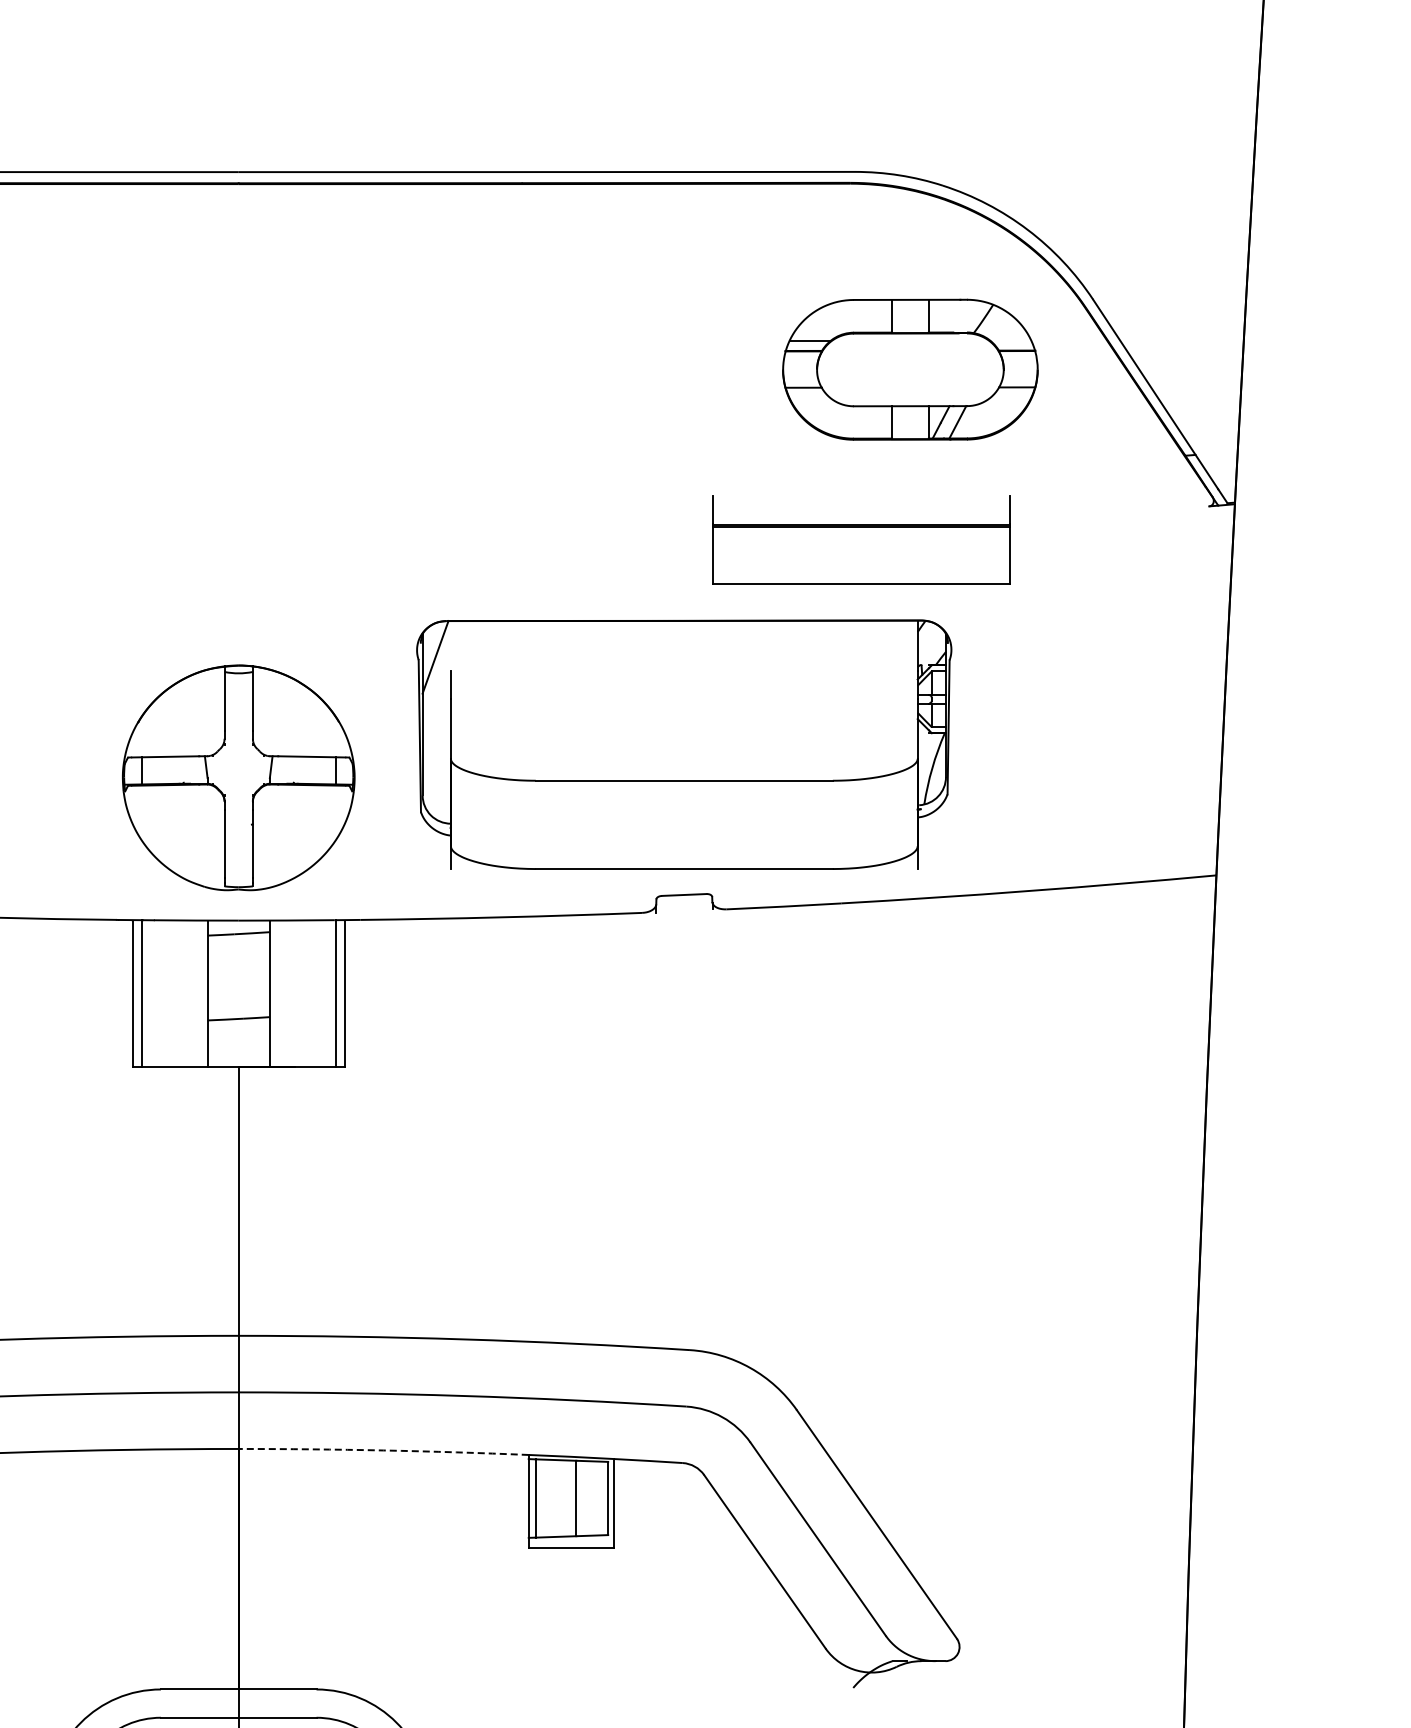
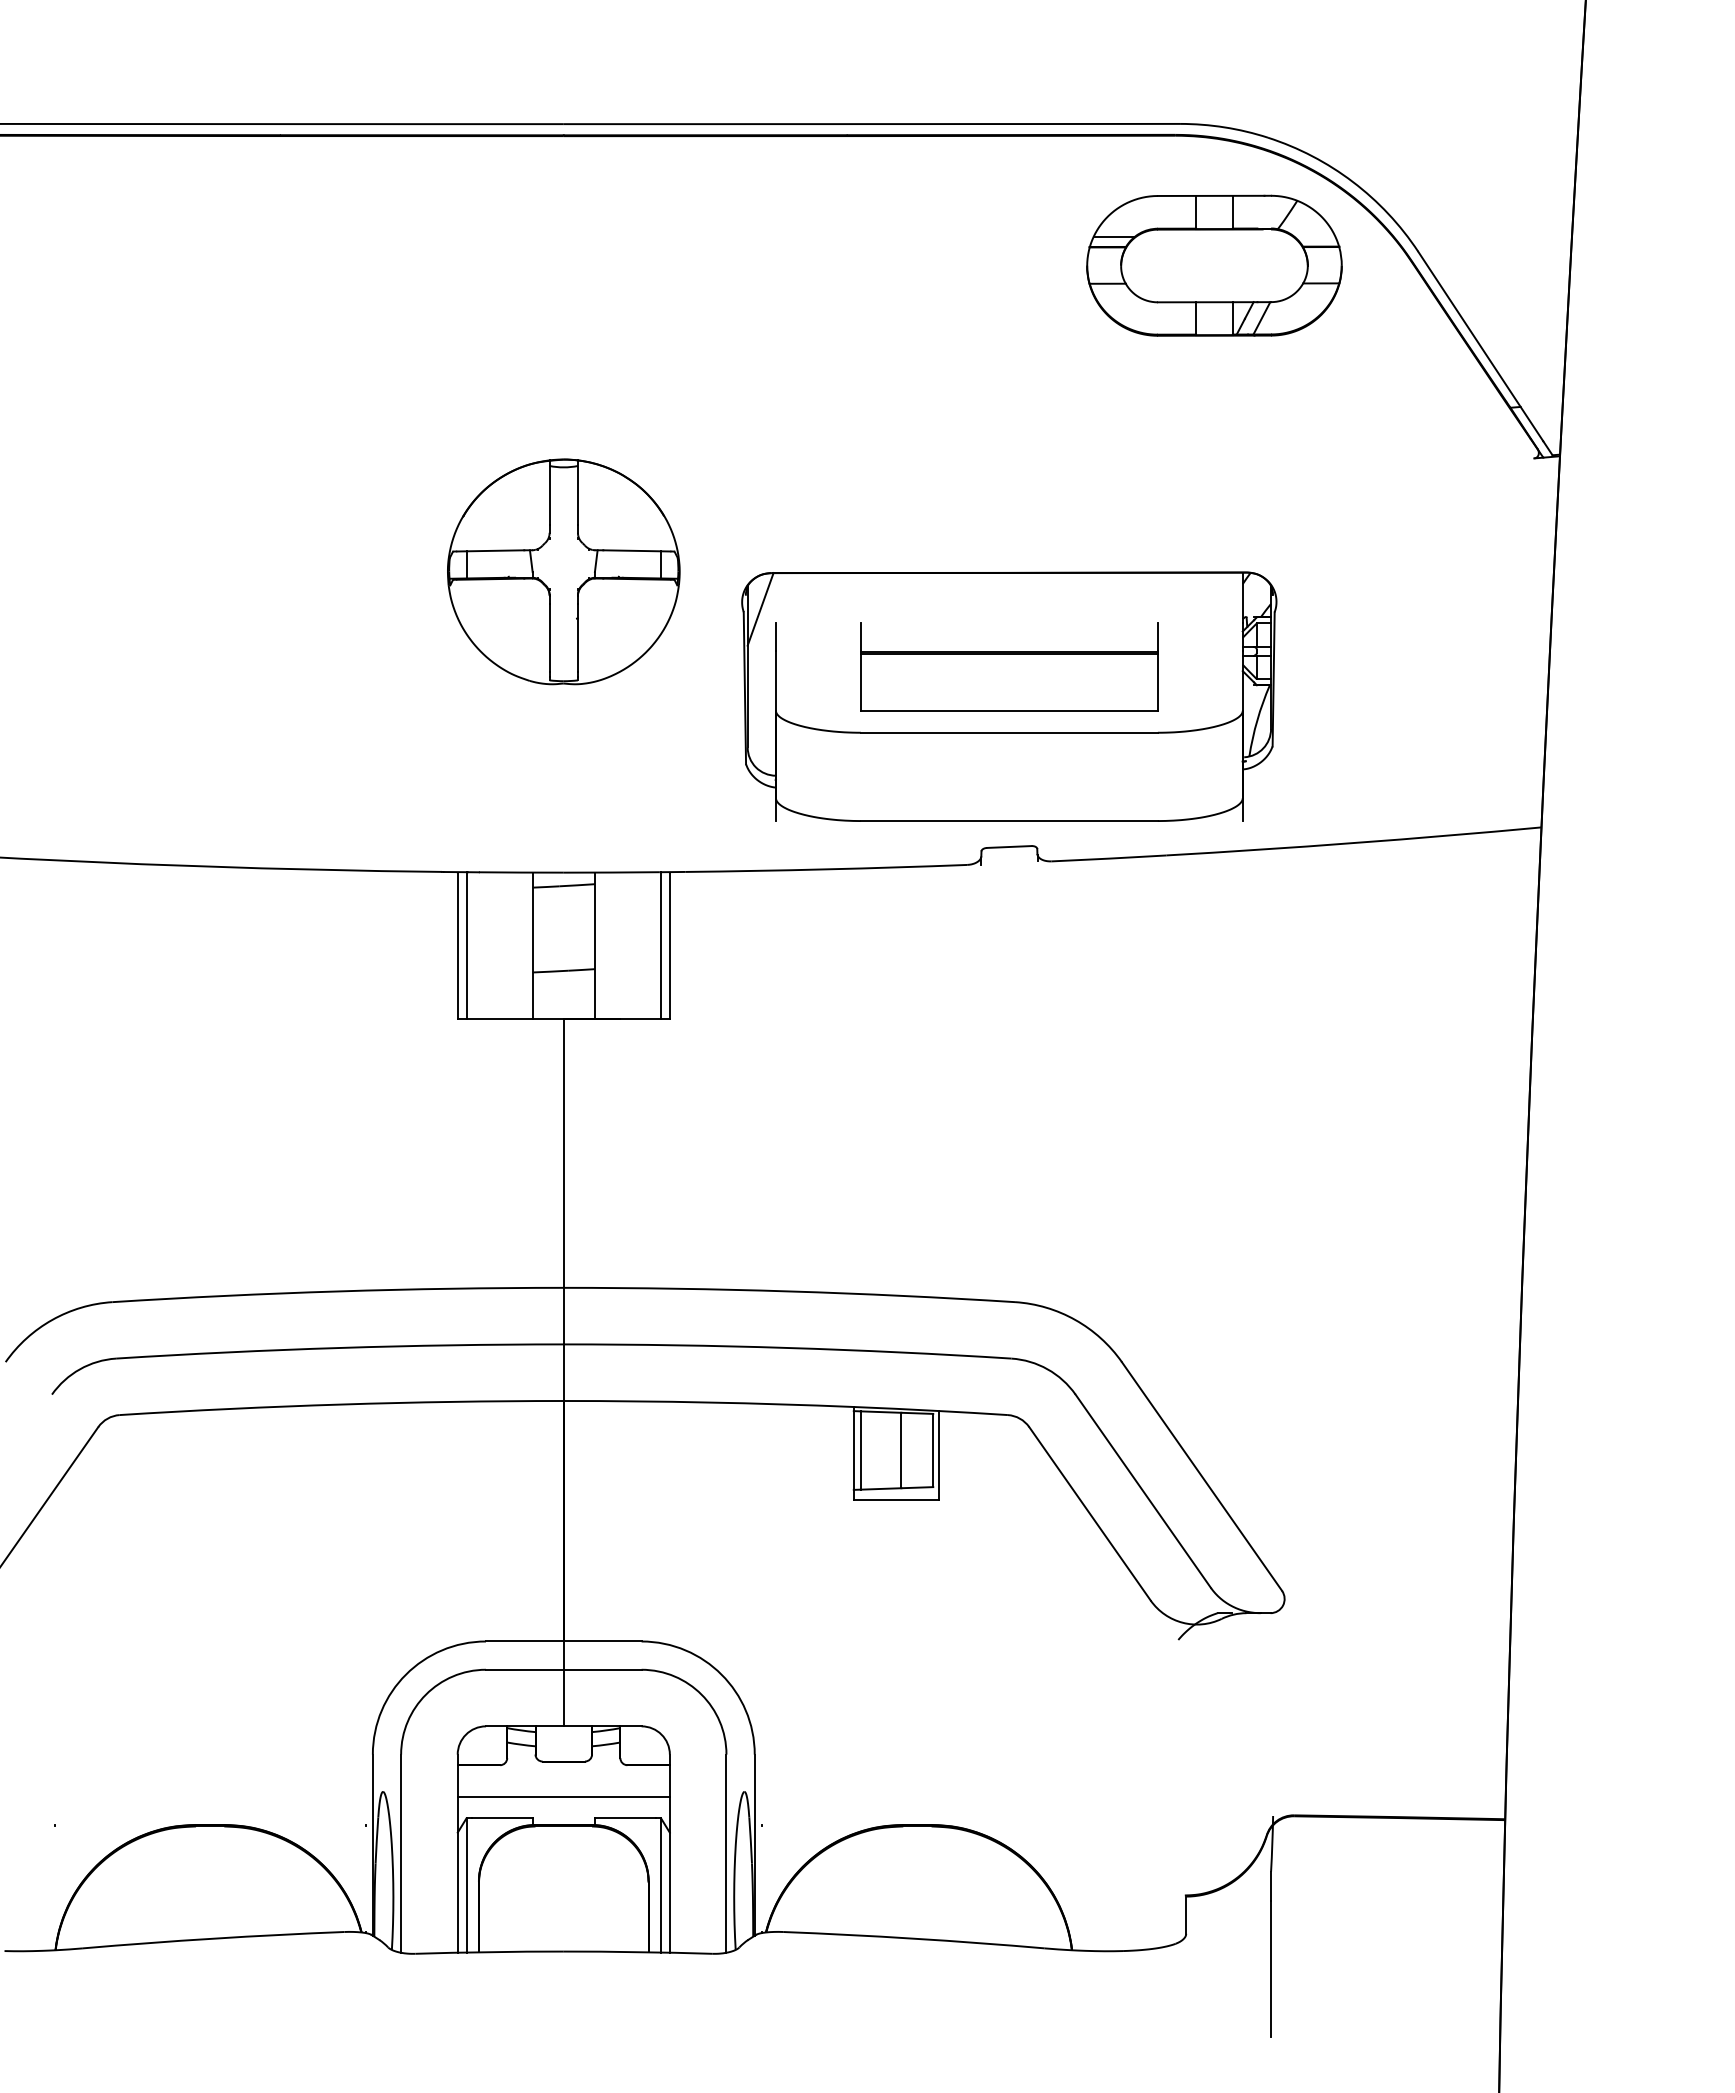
part: (910, 369) -> (1214, 265), moved
part: (861, 539) -> (1009, 666), moved
part: (238, 777) -> (563, 571), moved
arc: (383, 1450) -> (708, 1402), dashed -> solid

